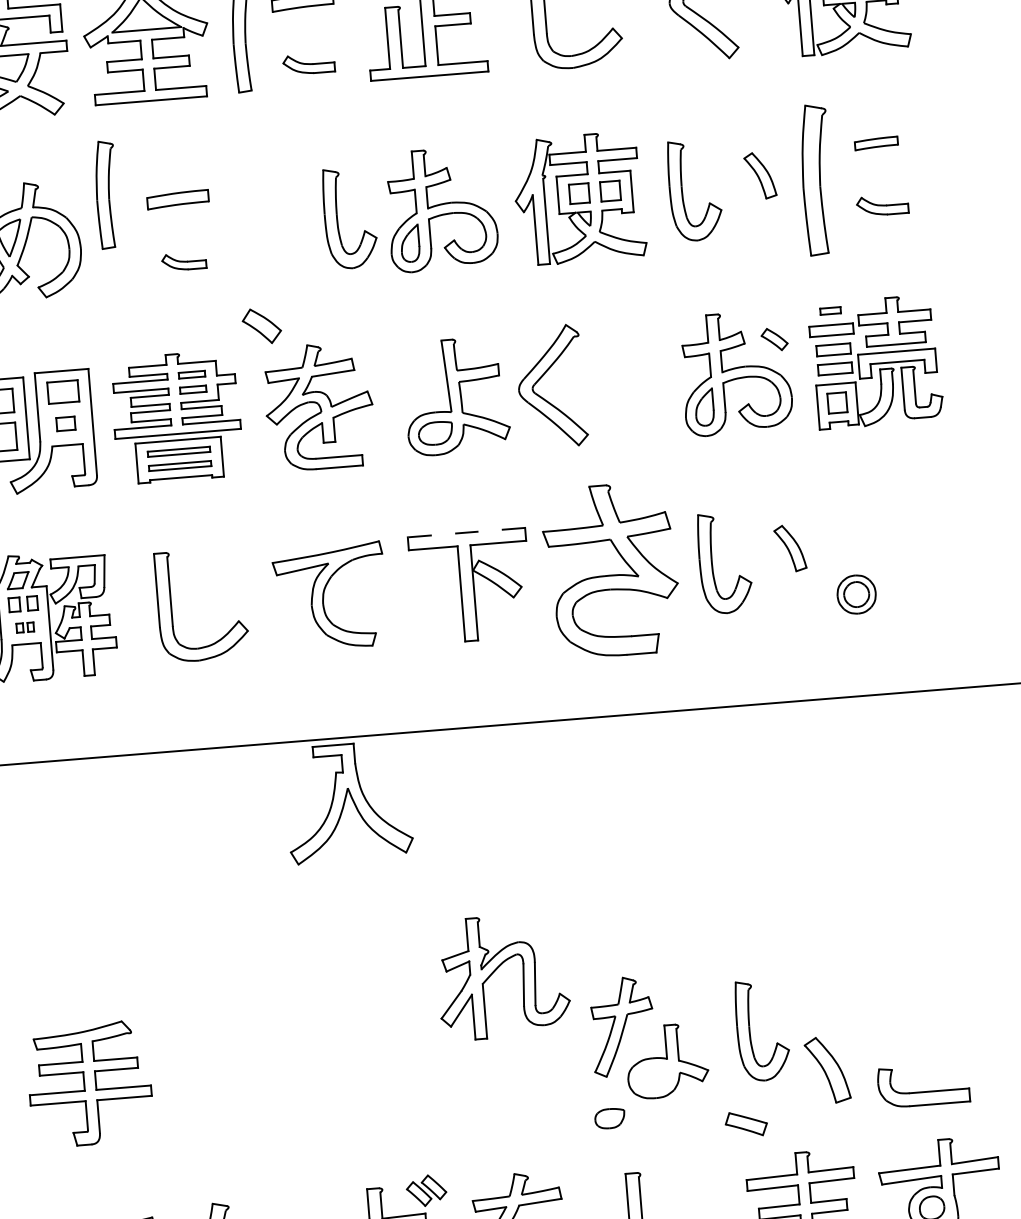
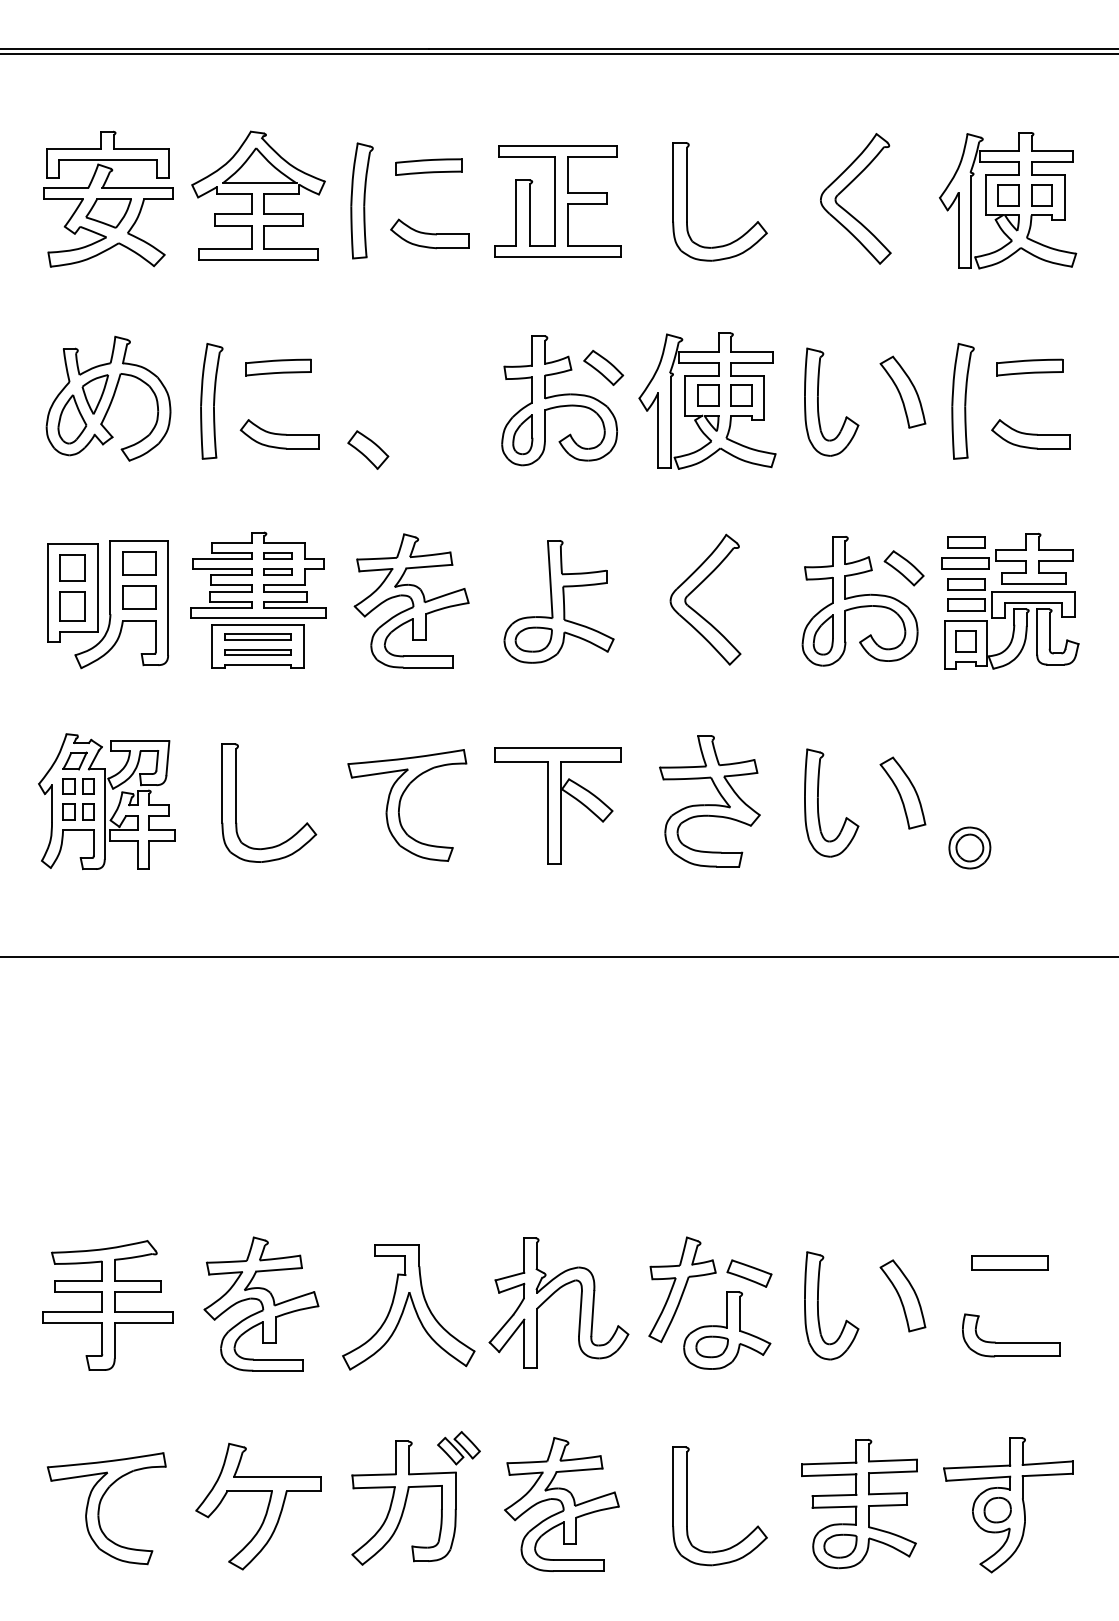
part: (308, 63) -> (429, 233), size x1.43
part: (876, 143) -> (1029, 367), size x1.43
part: (480, 175) -> (603, 367), added
part: (759, 175) -> (902, 391), size x1.43
part: (816, 179) -> (962, 400), size x0.71
part: (106, 195) -> (211, 401), moved
part: (882, 205) -> (1030, 434), size x1.43
part: (337, 218) -> (447, 401), removed
part: (183, 261) -> (279, 434), size x1.67
part: (830, 310) -> (966, 542), size x1.67
part: (262, 325) -> (368, 449), moved
part: (774, 339) -> (903, 568), size x1.43
part: (541, 378) -> (695, 589), moved
part: (66, 423) -> (139, 597), size x1.67
line: (465, 532) -> (557, 748), dashed -> solid
part: (789, 547) -> (902, 792), size x1.43
part: (611, 570) -> (709, 801), size x0.71
part: (25, 627) -> (78, 811), size x1.67
part: (348, 802) -> (408, 1307), moved
part: (496, 970) -> (552, 1295), moved
part: (924, 976) -> (1009, 1262), added
part: (827, 1069) -> (902, 1295), moved
part: (232, 1070) -> (261, 1303), added
part: (924, 1091) -> (1011, 1342), moved
part: (609, 1118) -> (711, 1346), moved
part: (746, 1124) -> (749, 1273), moved

